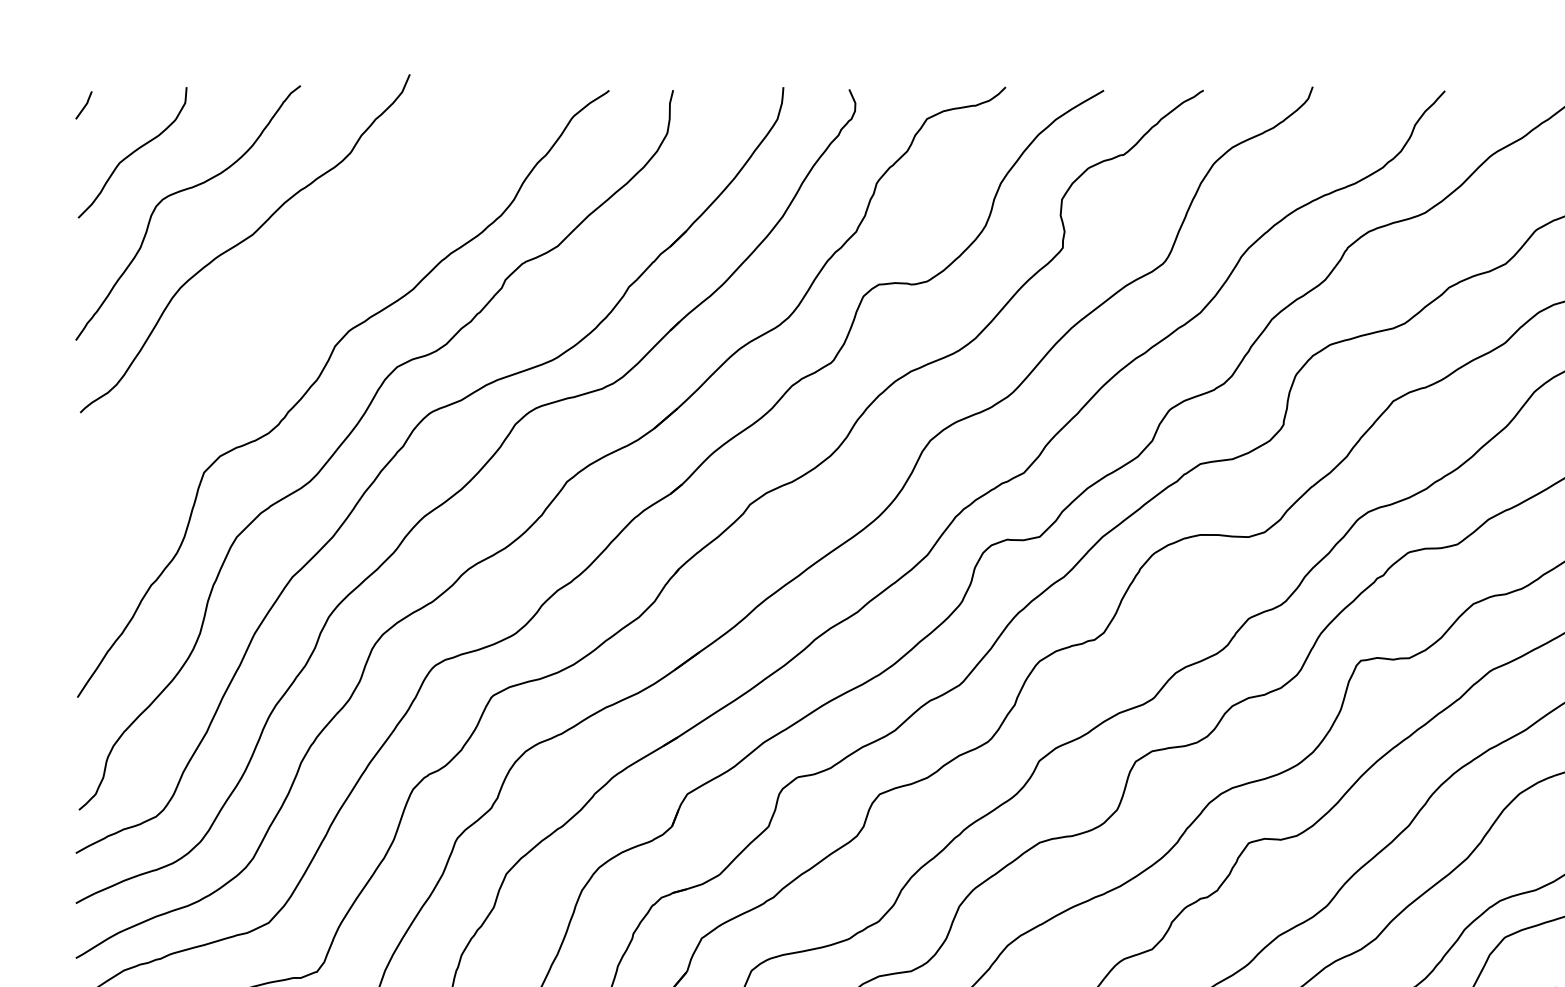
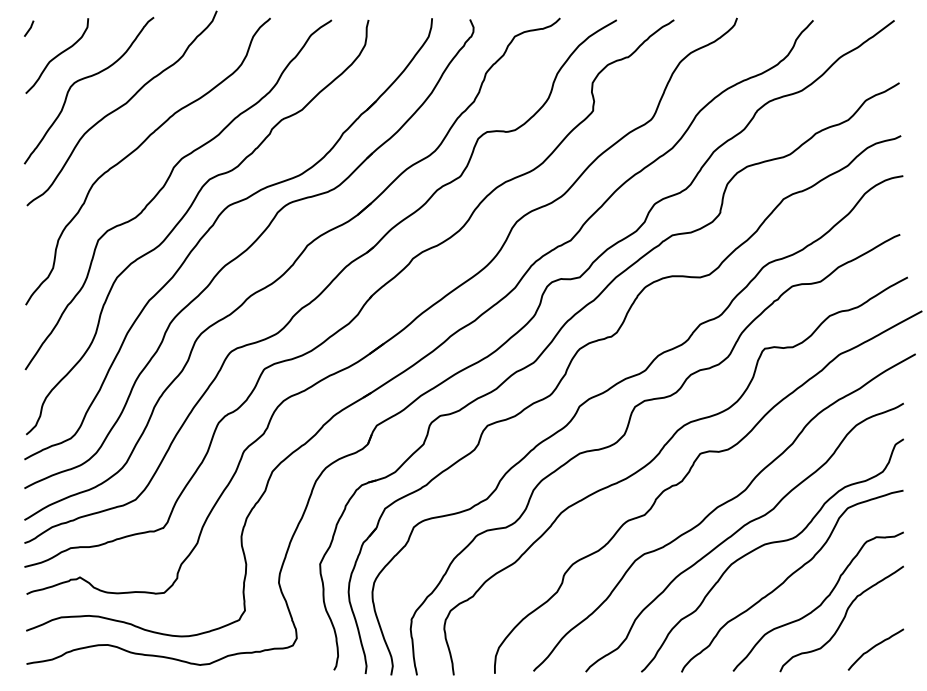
curve: (270, 316) -> (136, 150), added

